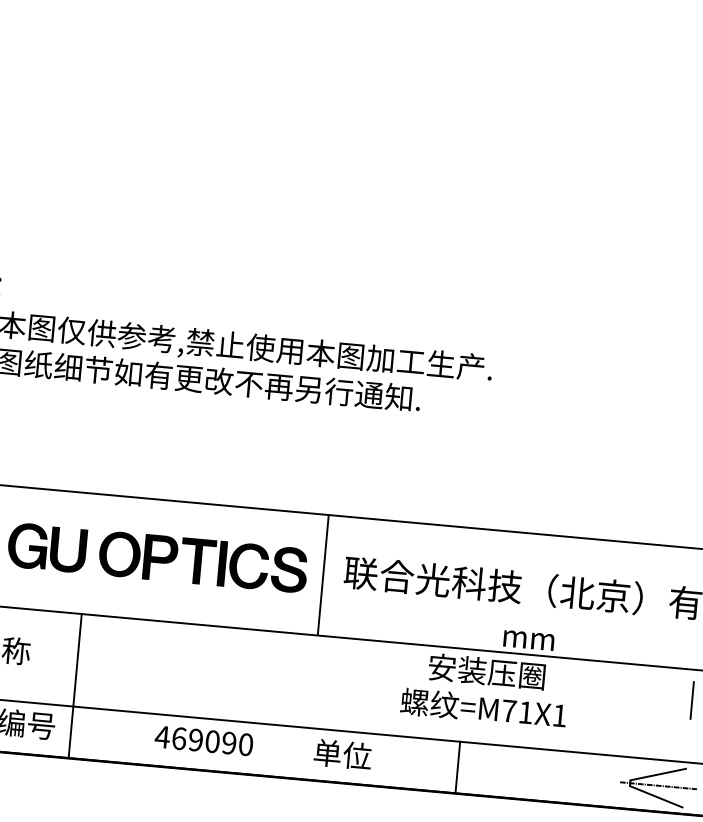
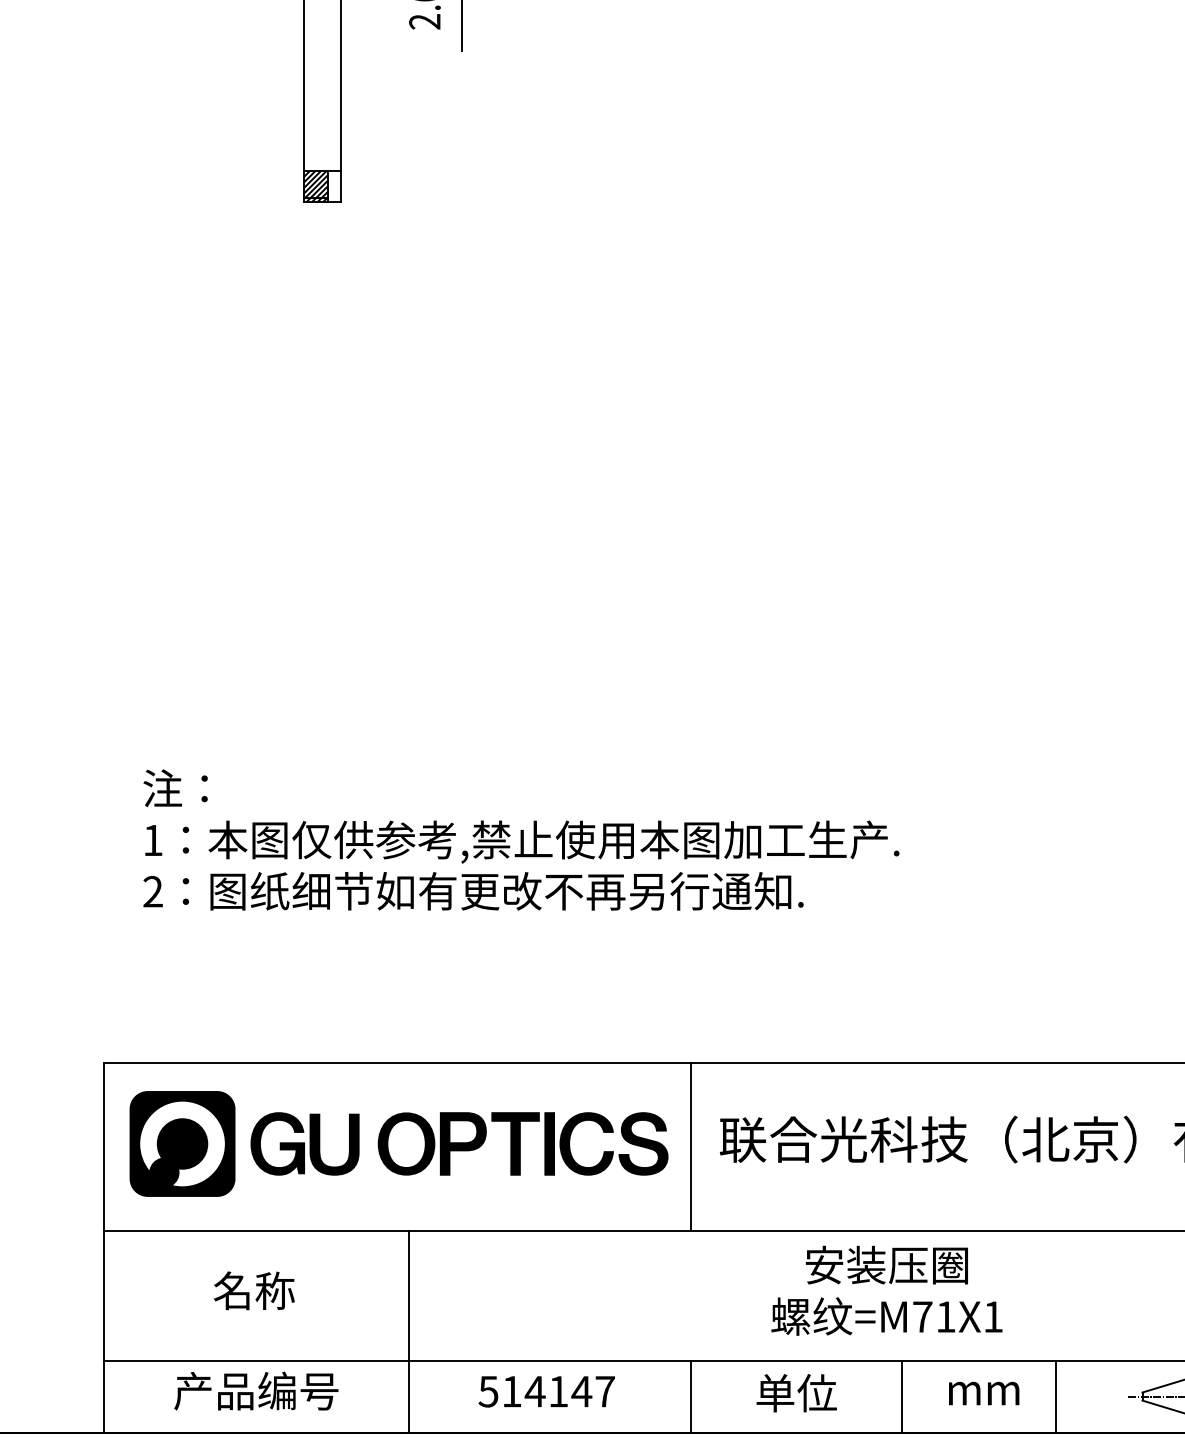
text: (529, 640) -> (984, 1393), moved
line: (75, 685) -> (409, 1331), moved
text: (485, 689) -> (886, 1290), moved
text: (203, 740) -> (546, 1391), 469090 -> 514147
line: (306, 753) -> (690, 1396), added
text: (342, 754) -> (796, 1393), moved
line: (568, 777) -> (1056, 1396), added

